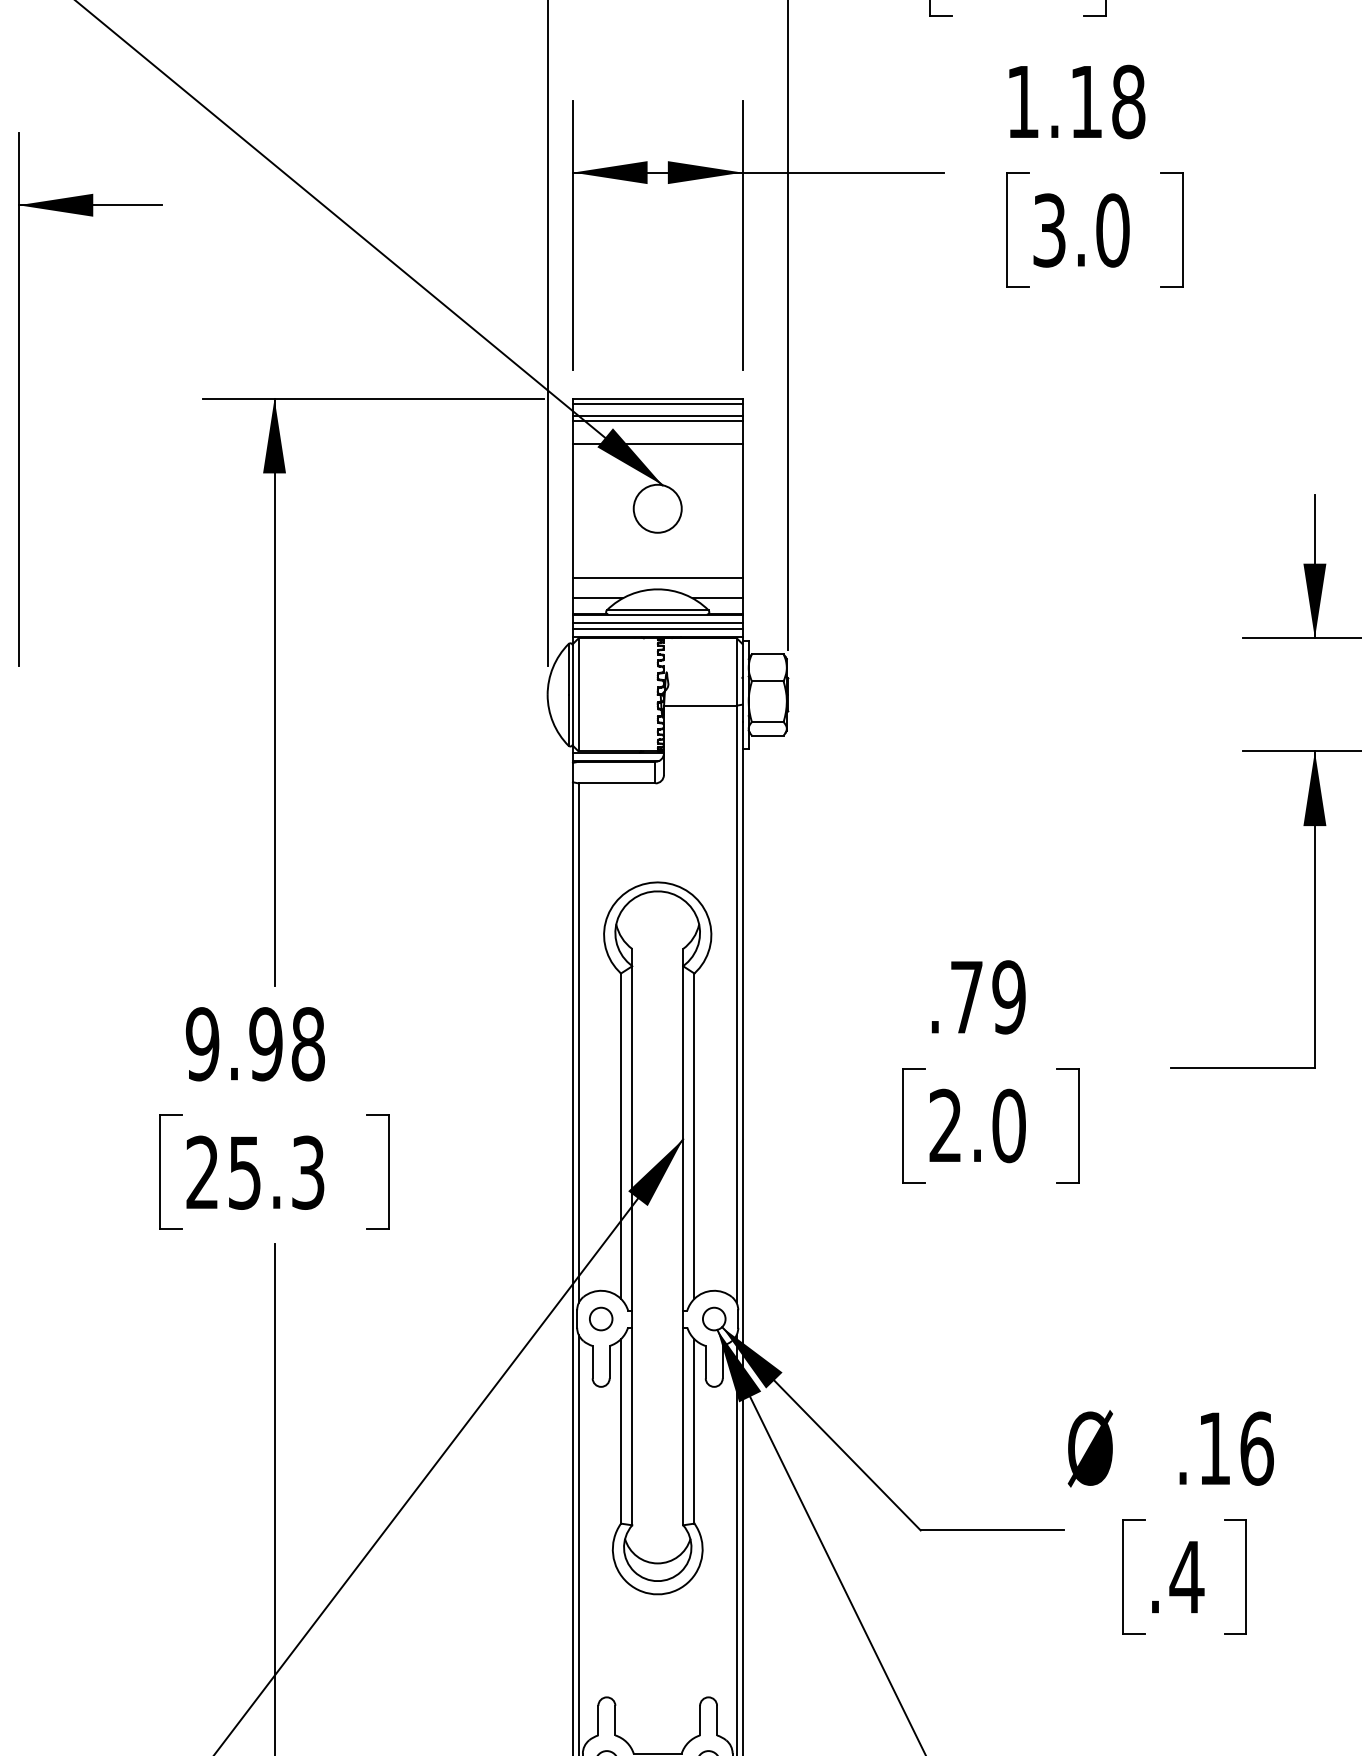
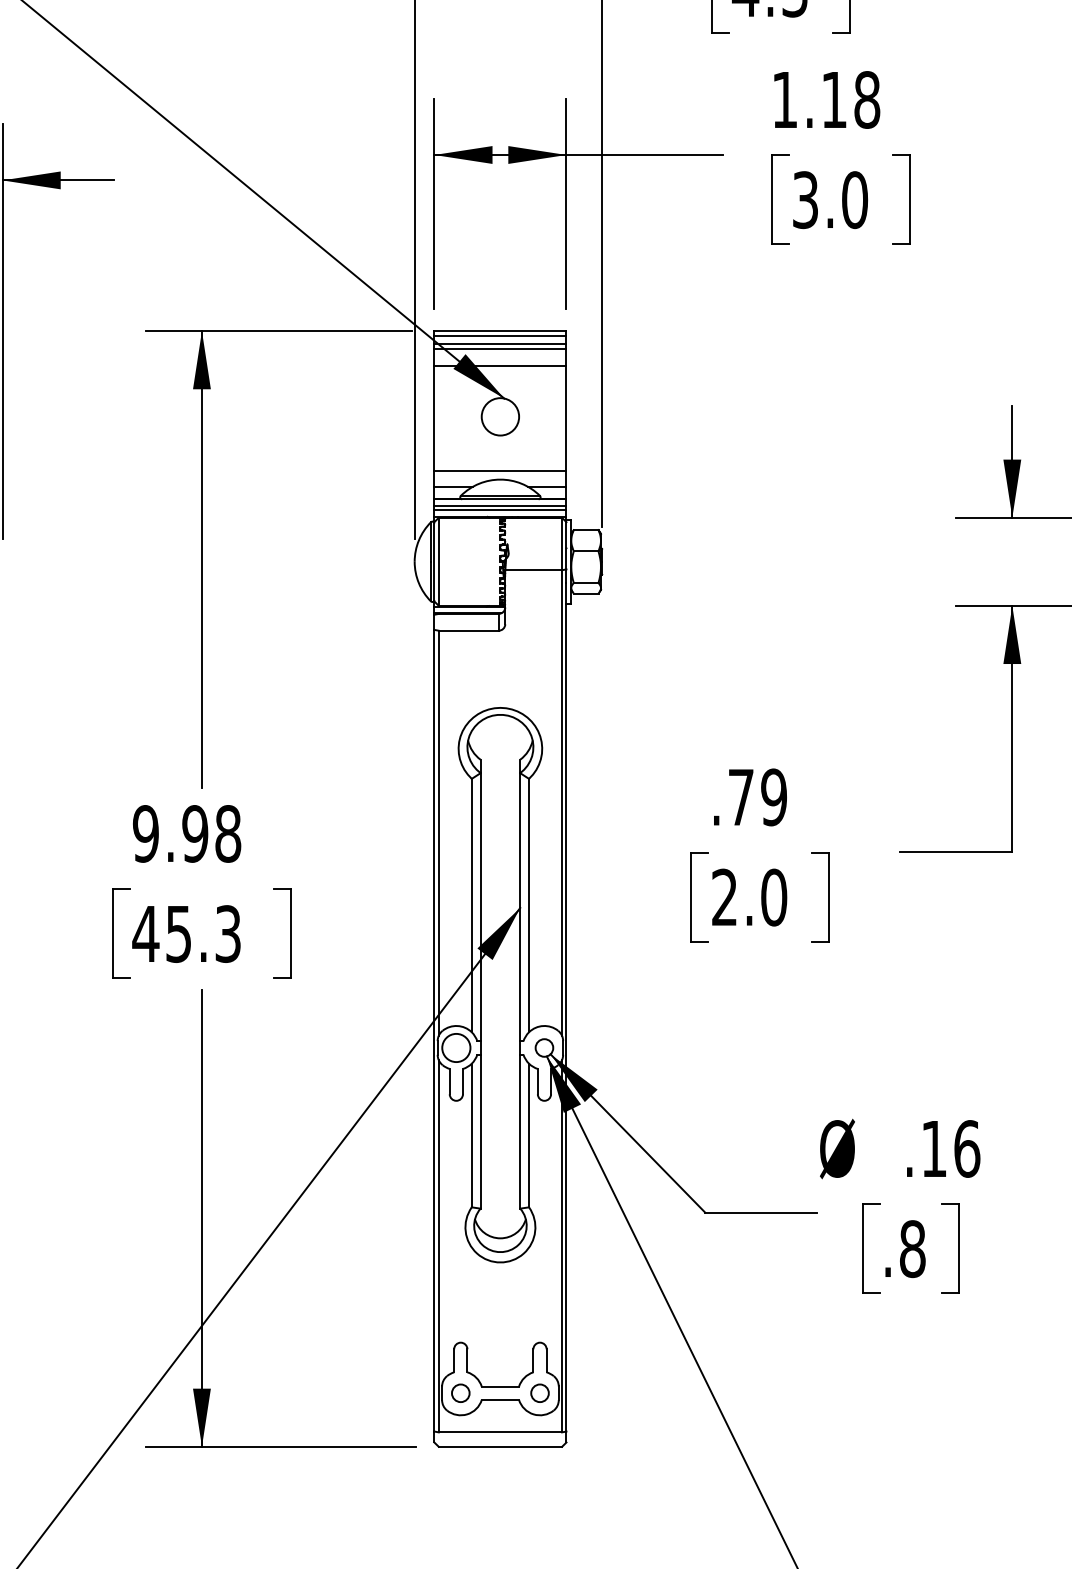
text: (202, 1172) -> (145, 933), 25.3 -> 45.3
circle: (601, 1318) -> (456, 1047), size x1.6
text: (1186, 1577) -> (912, 1249), .4 -> .8

